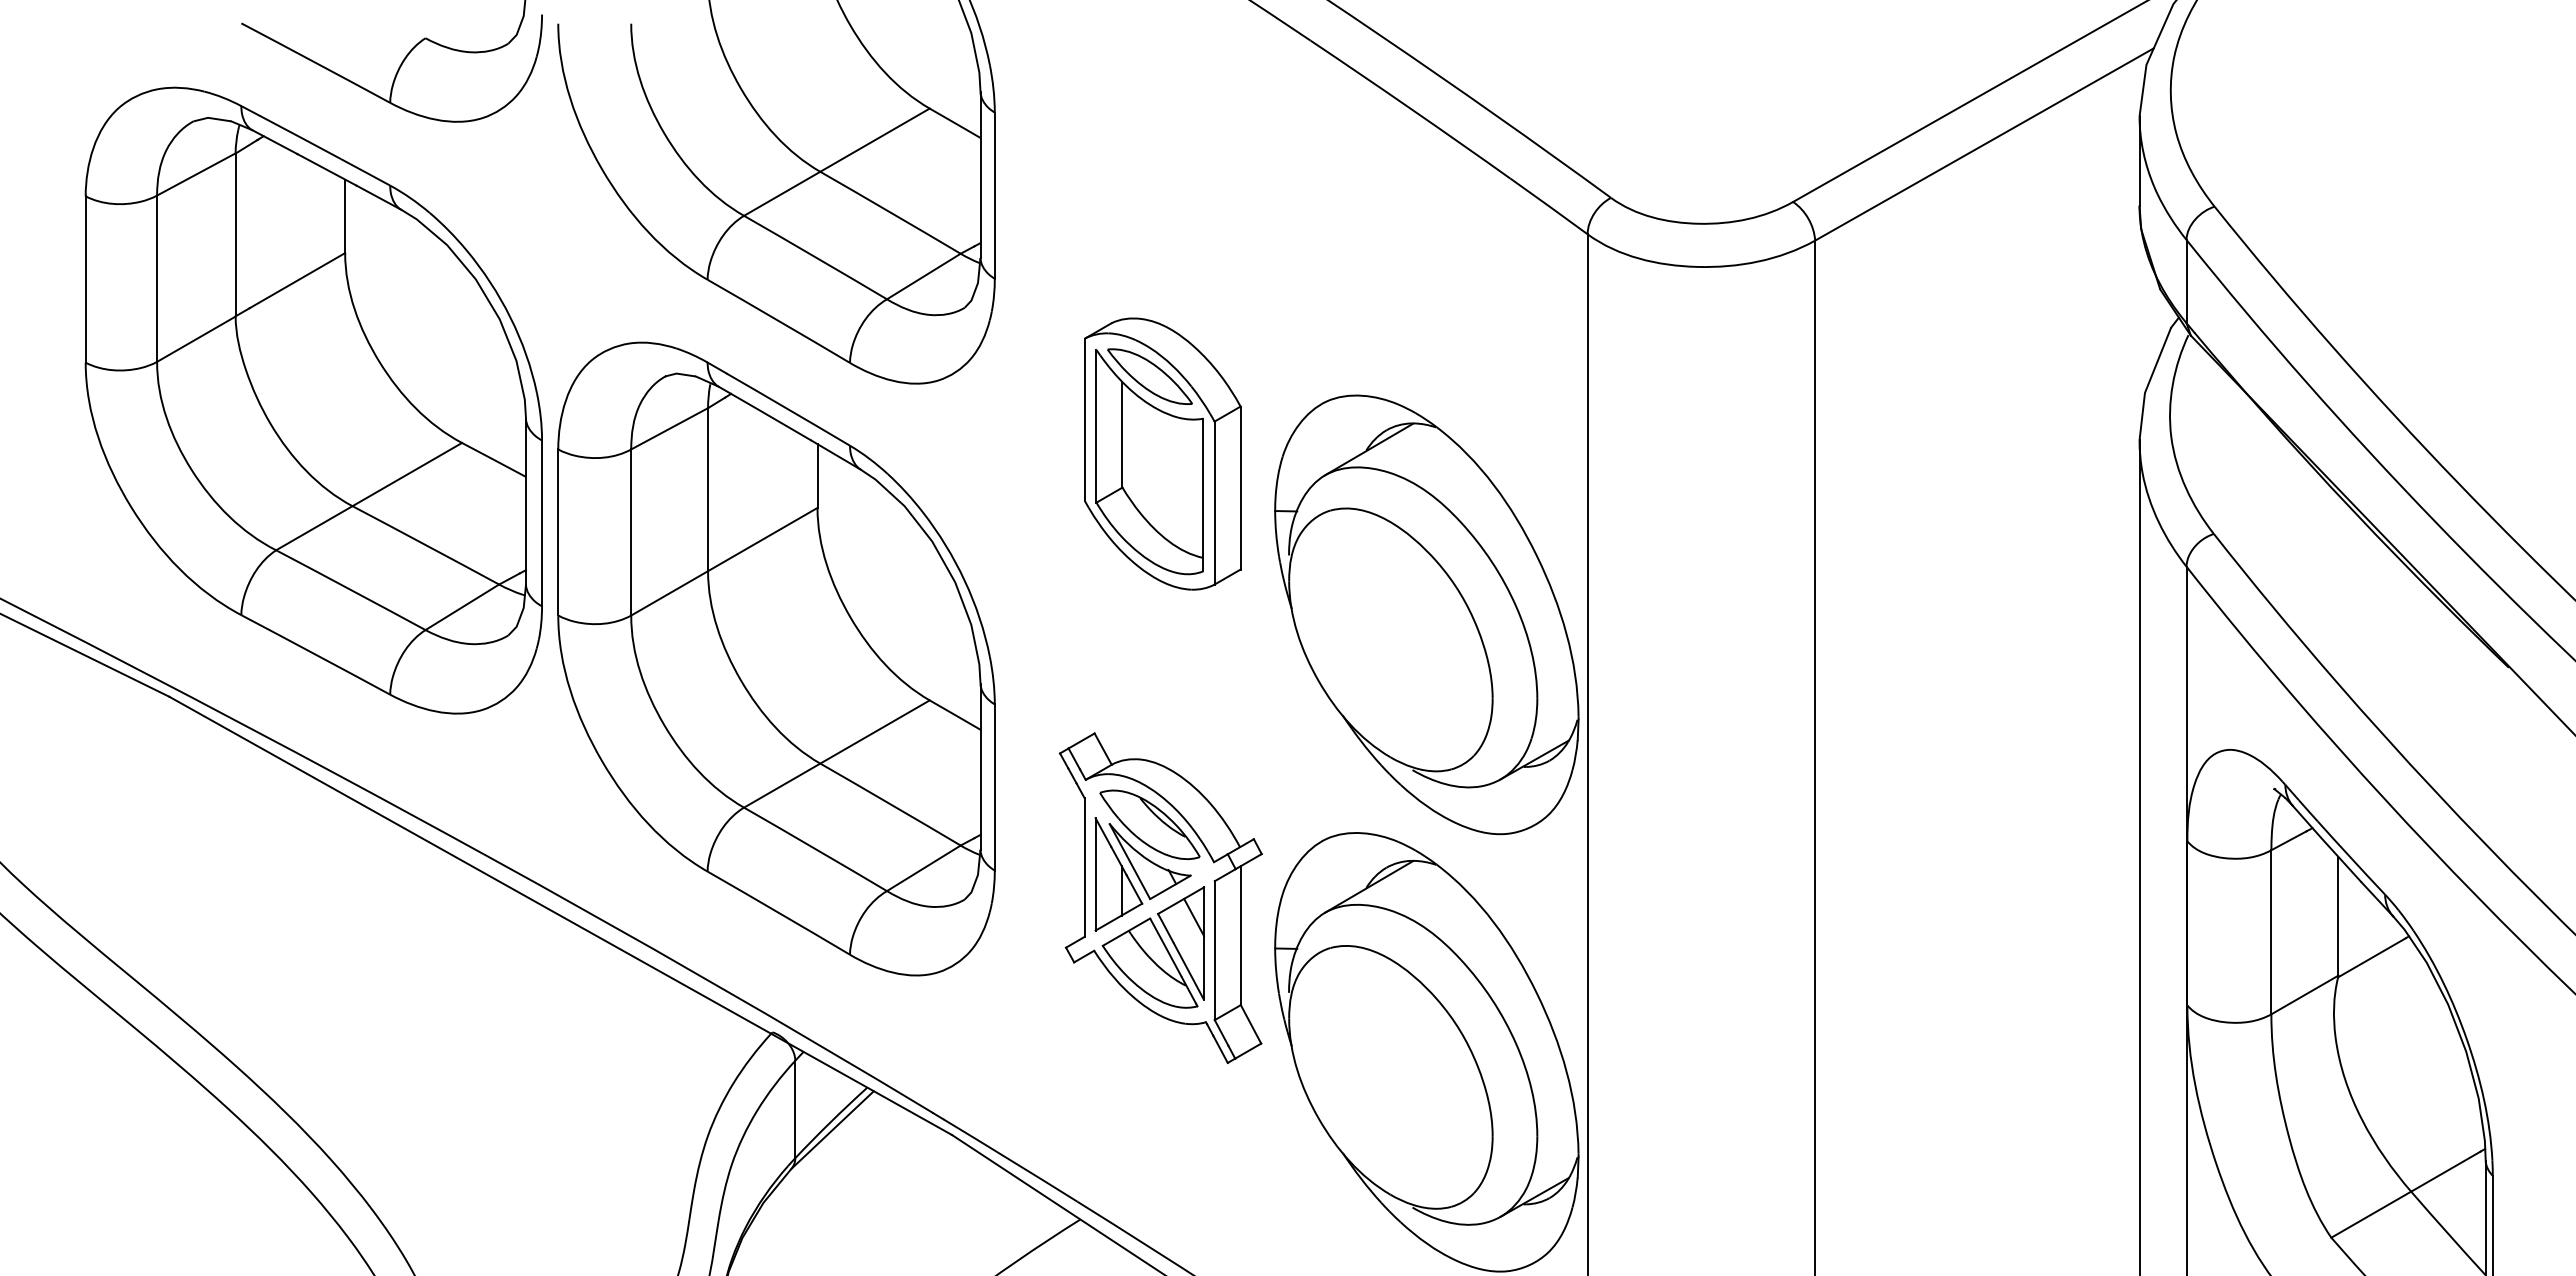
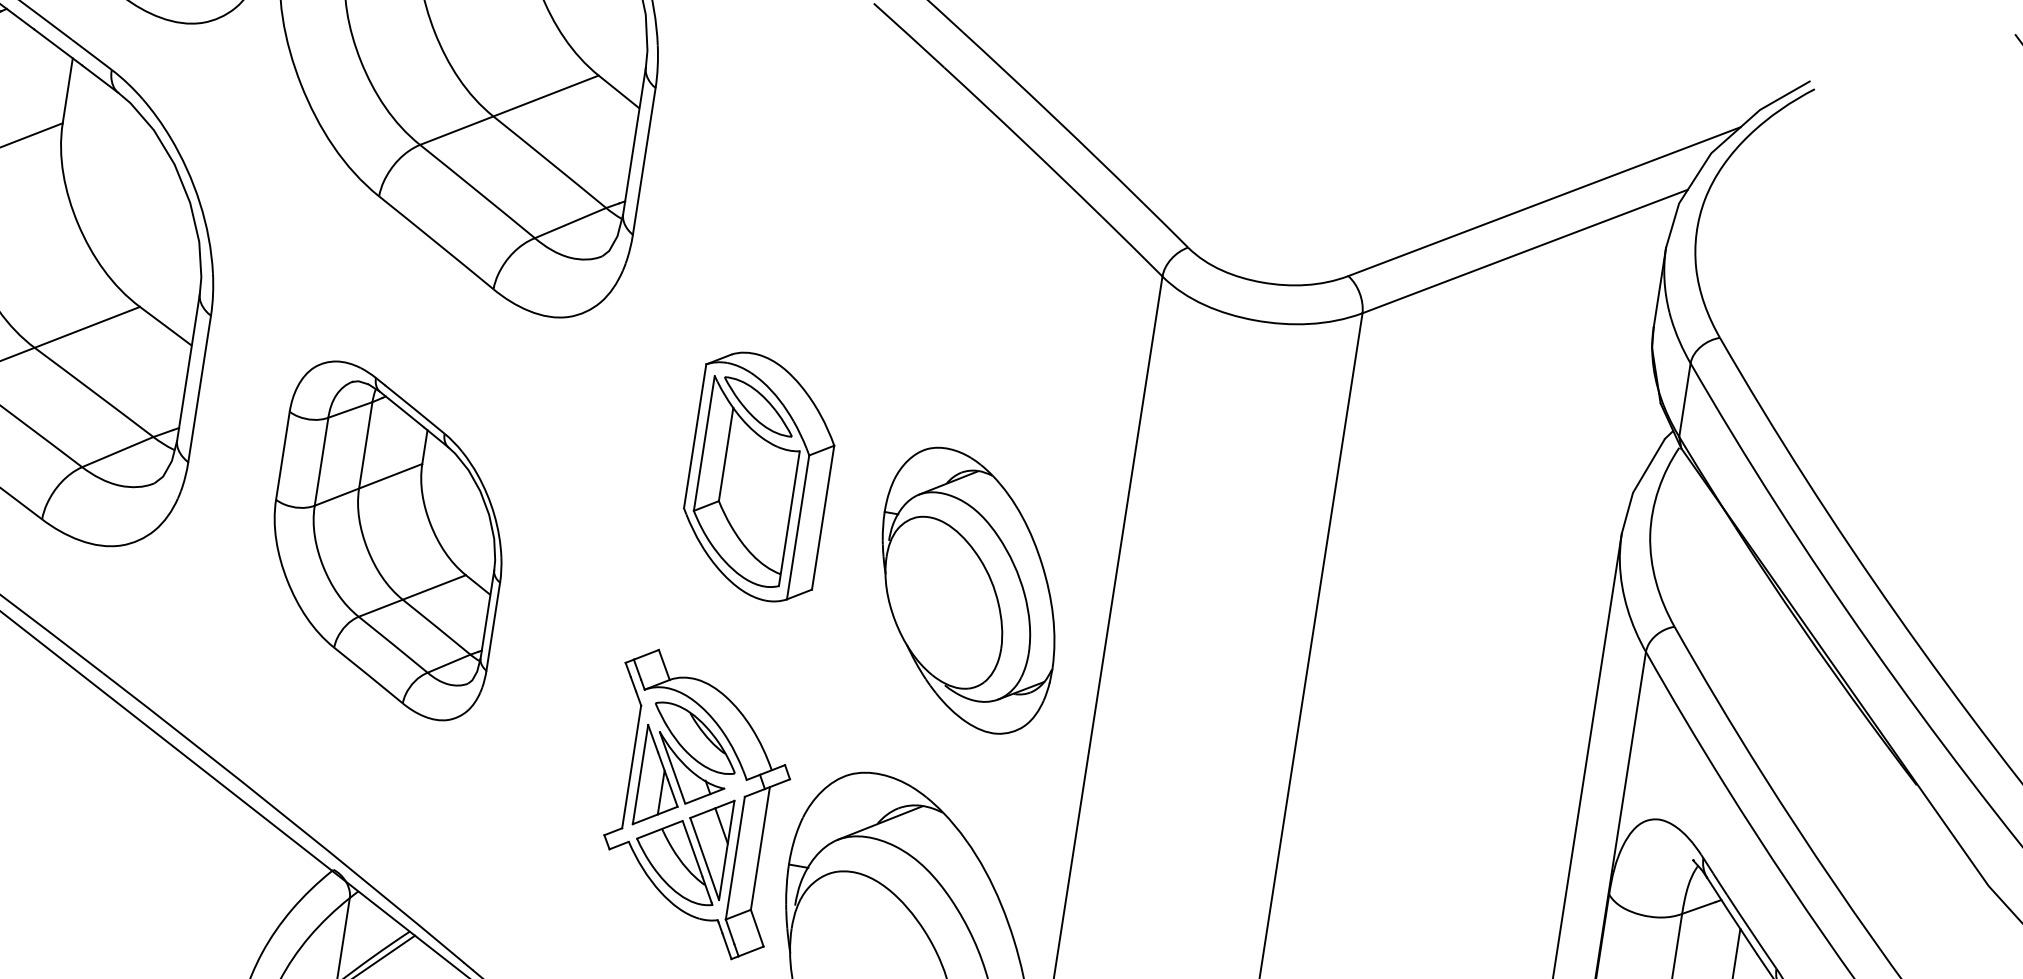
part: (1162, 453) -> (758, 476), moved
part: (1426, 614) -> (968, 590), size x0.7
part: (776, 658) -> (388, 540), size x0.6

